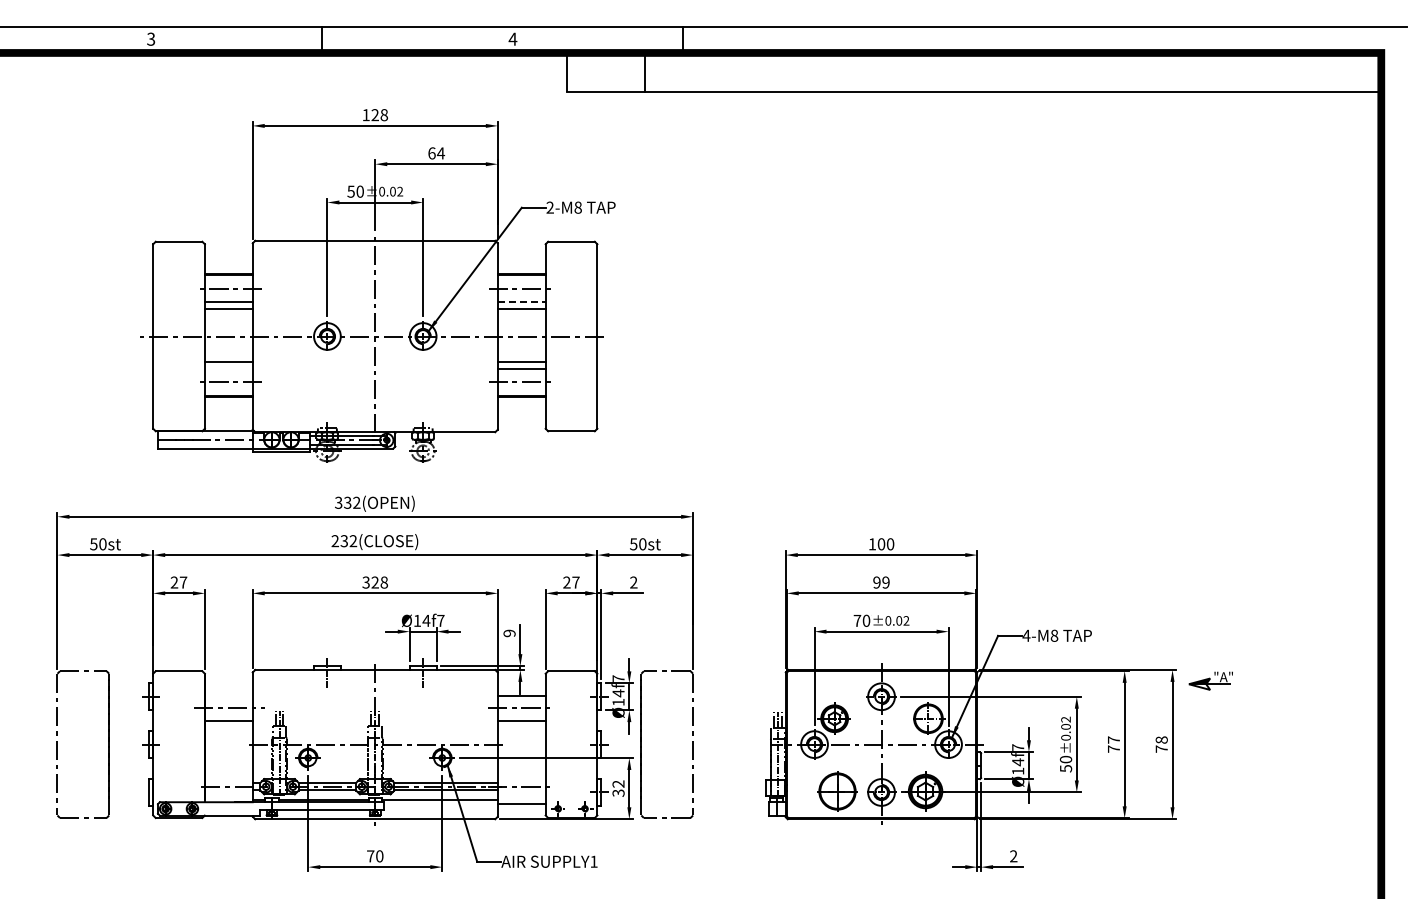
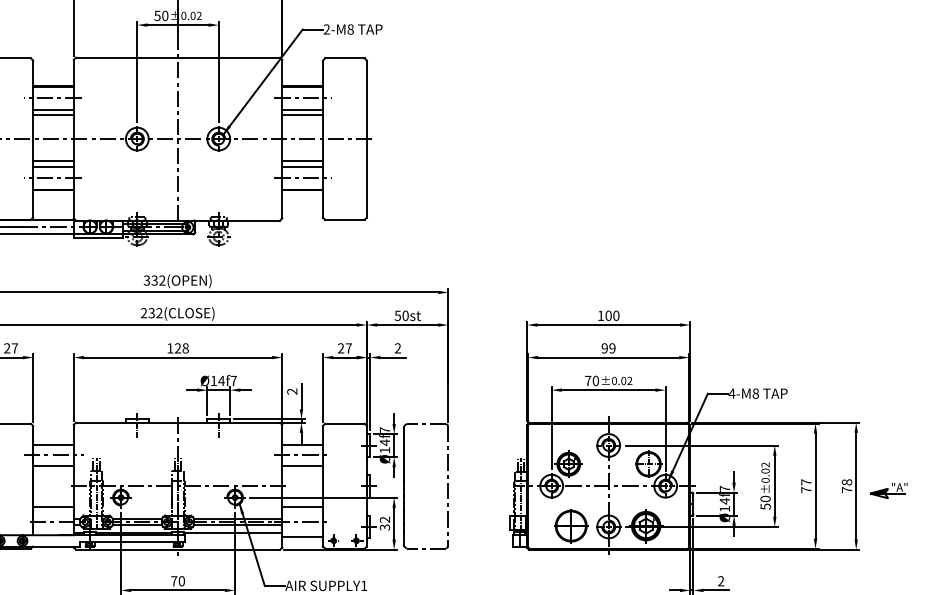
line: (521, 302) -> (302, 110), dashed -> solid
line: (228, 369) -> (53, 167), added
text: (365, 582) -> (169, 348), 328 -> 128
text: (509, 633) -> (292, 391), 9 -> 2
part: (1210, 680) -> (888, 490), moved
line: (228, 695) -> (53, 444), added
line: (228, 768) -> (53, 506), added
line: (521, 768) -> (302, 506), added

